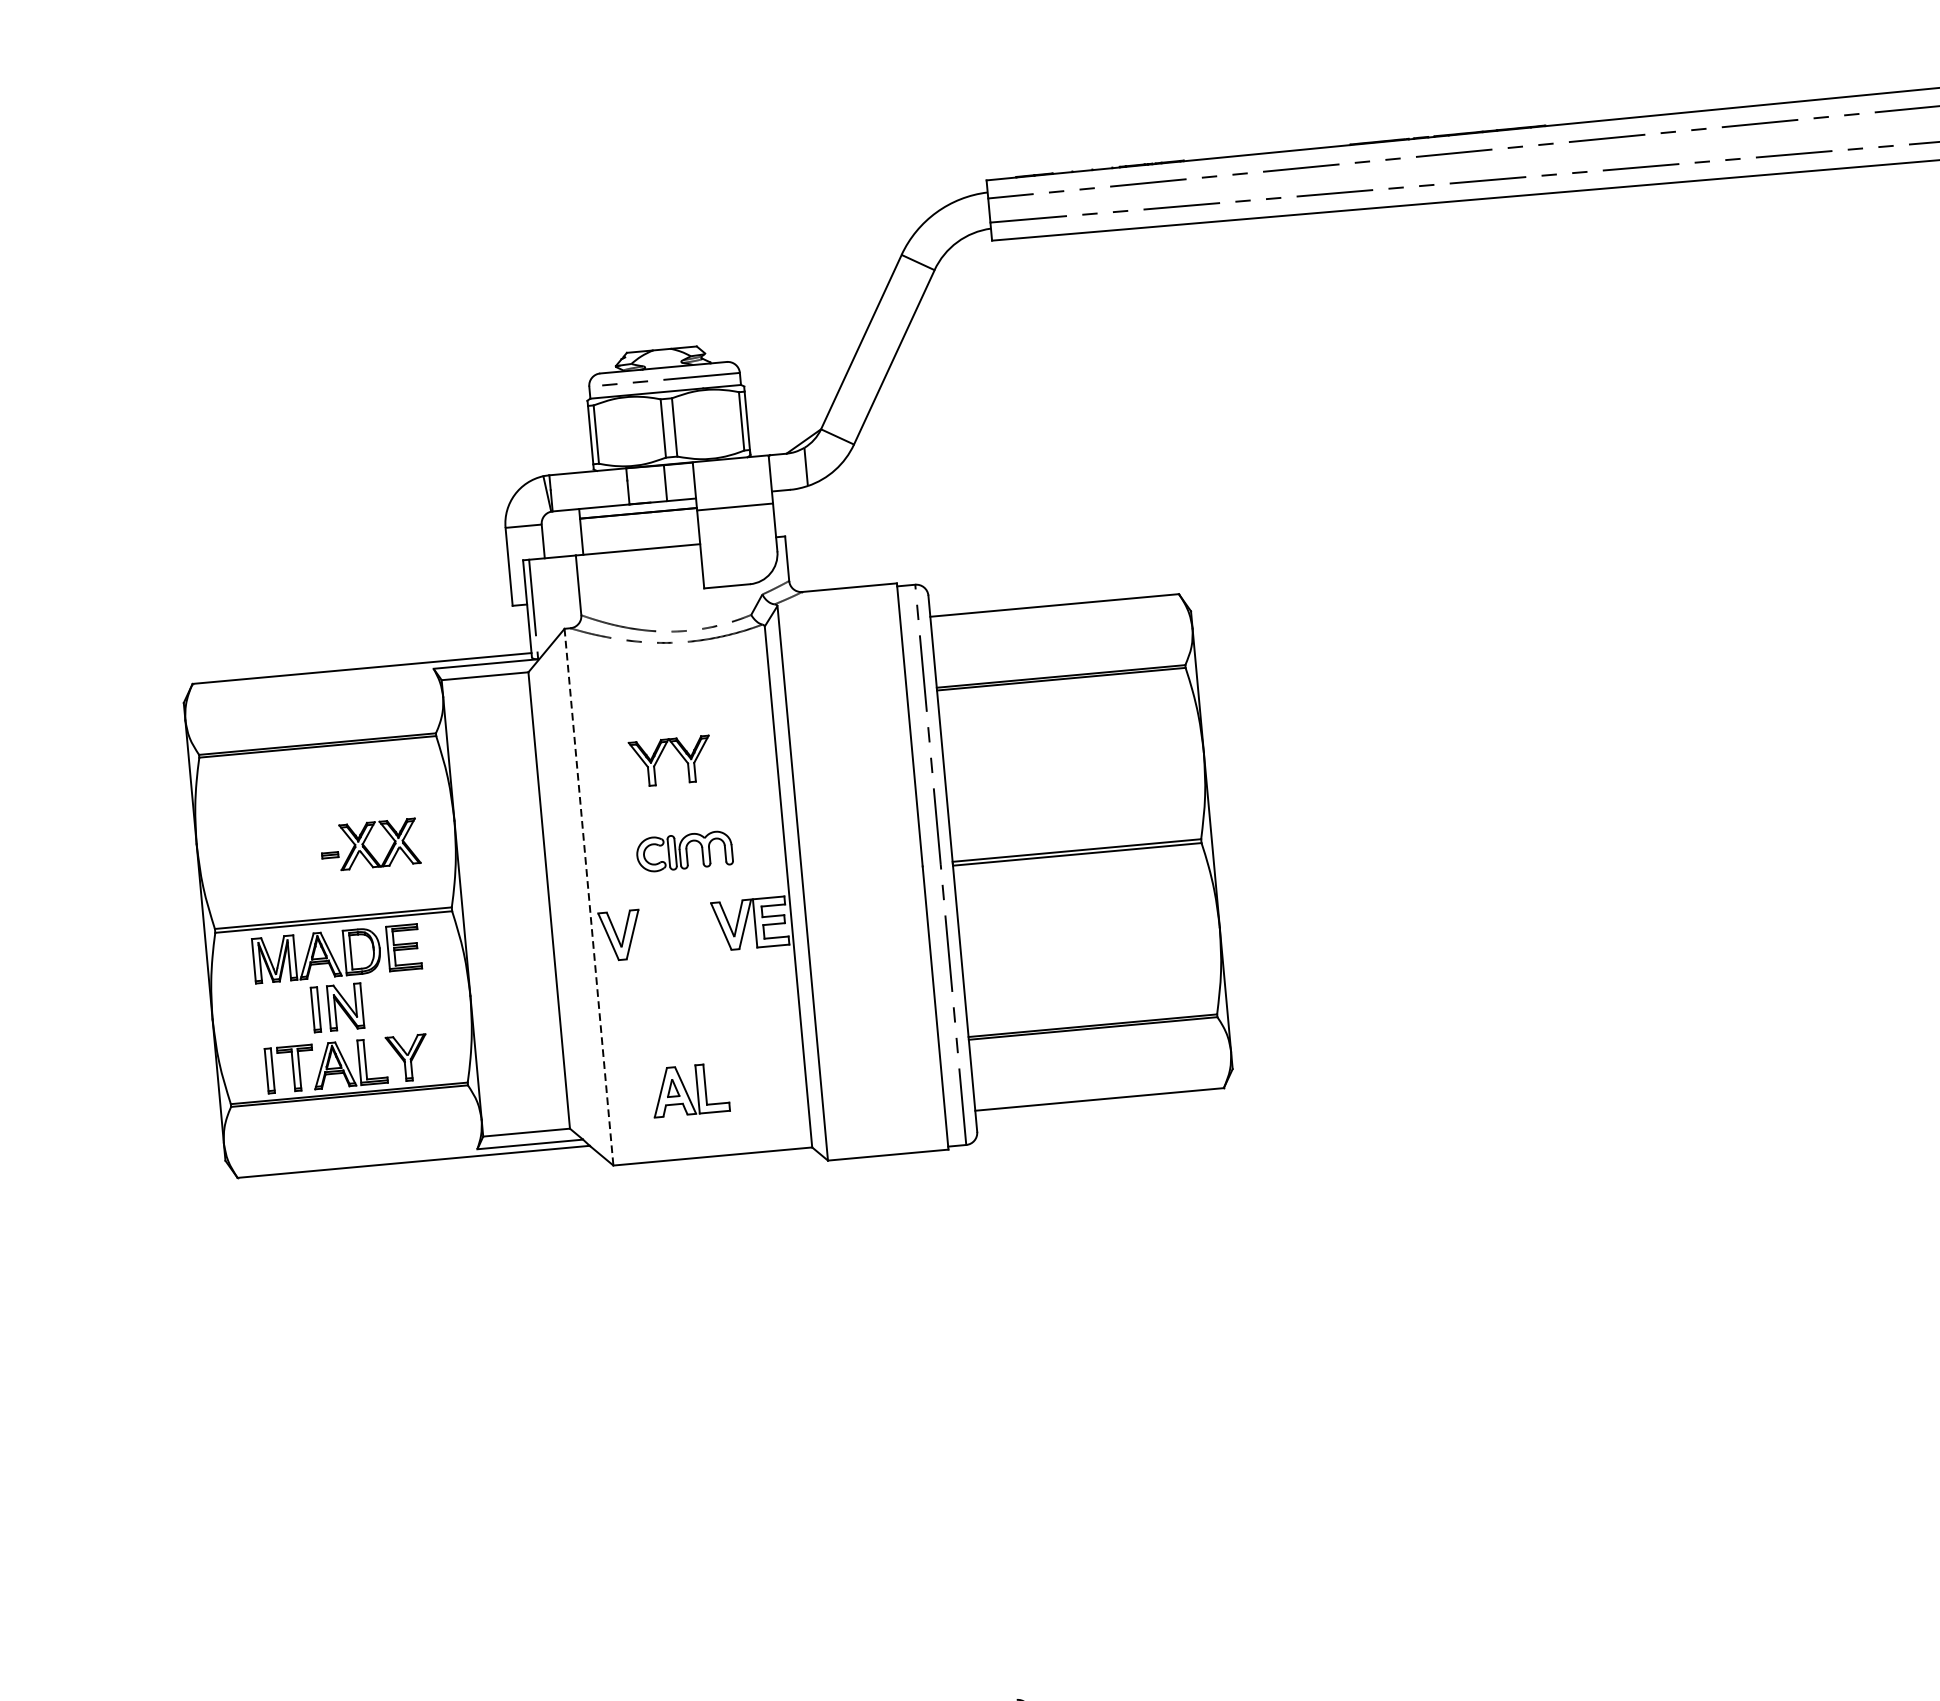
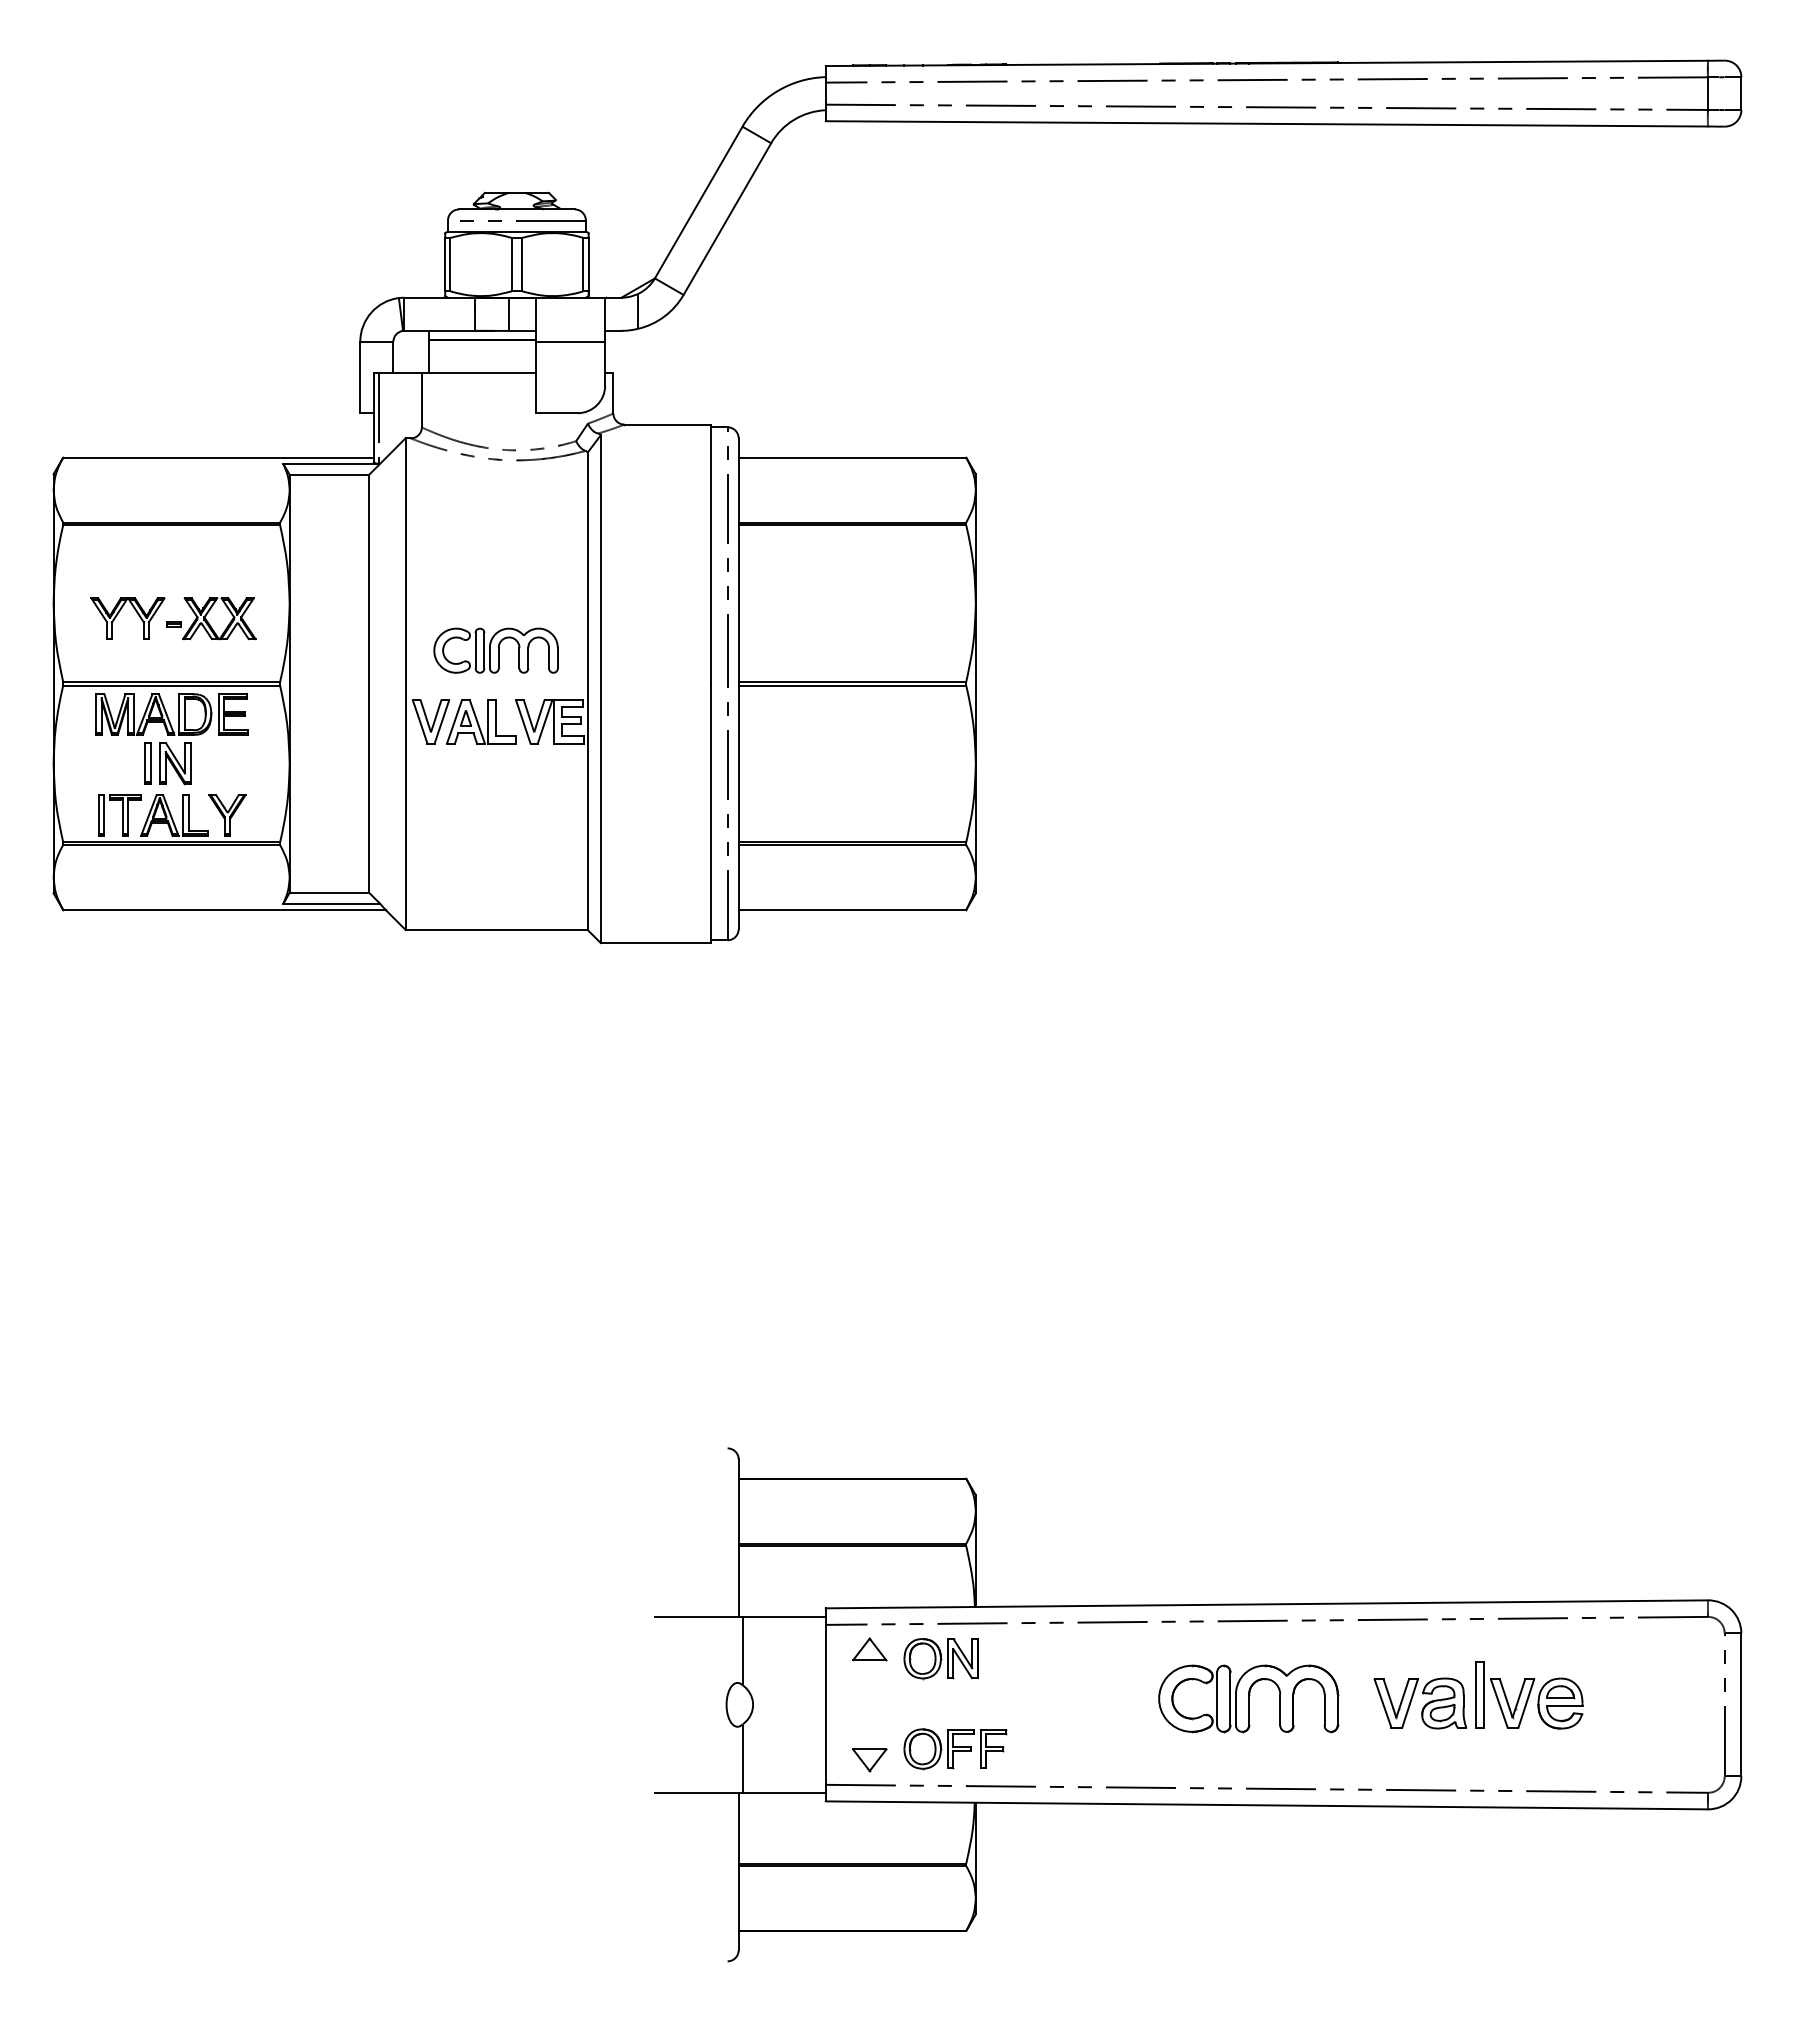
part: (659, 757) -> (118, 614), moved
part: (683, 851) -> (495, 650), size x1.43
line: (589, 897) -> (405, 684), dashed -> solid
part: (690, 1089) -> (481, 721), moved

